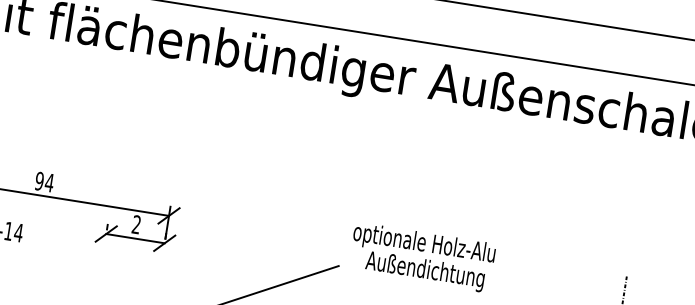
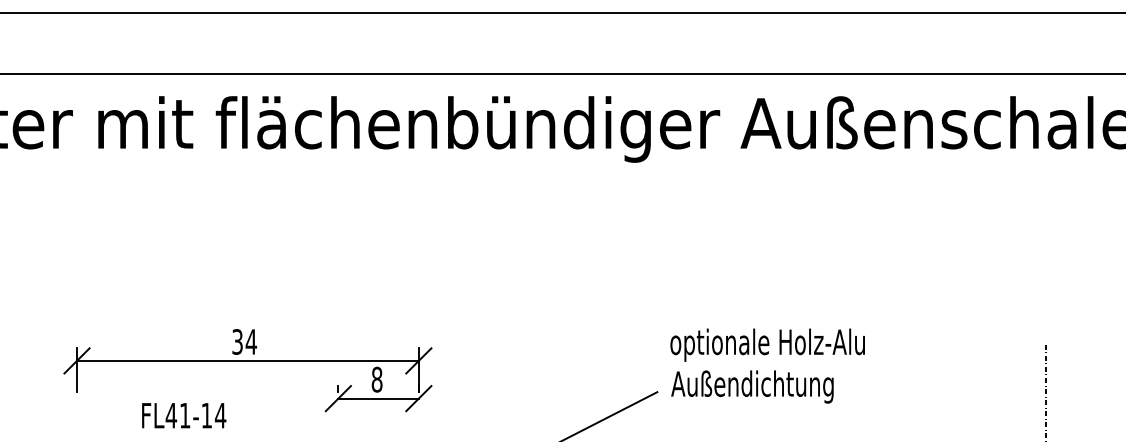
text: (39, 180) -> (237, 341), 94 -> 34
text: (136, 224) -> (376, 379), 2 -> 8
text: (425, 271) -> (752, 386), moved

